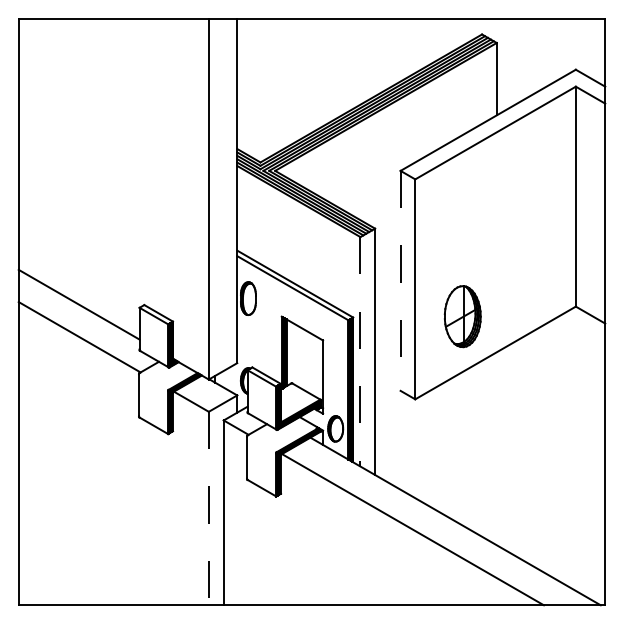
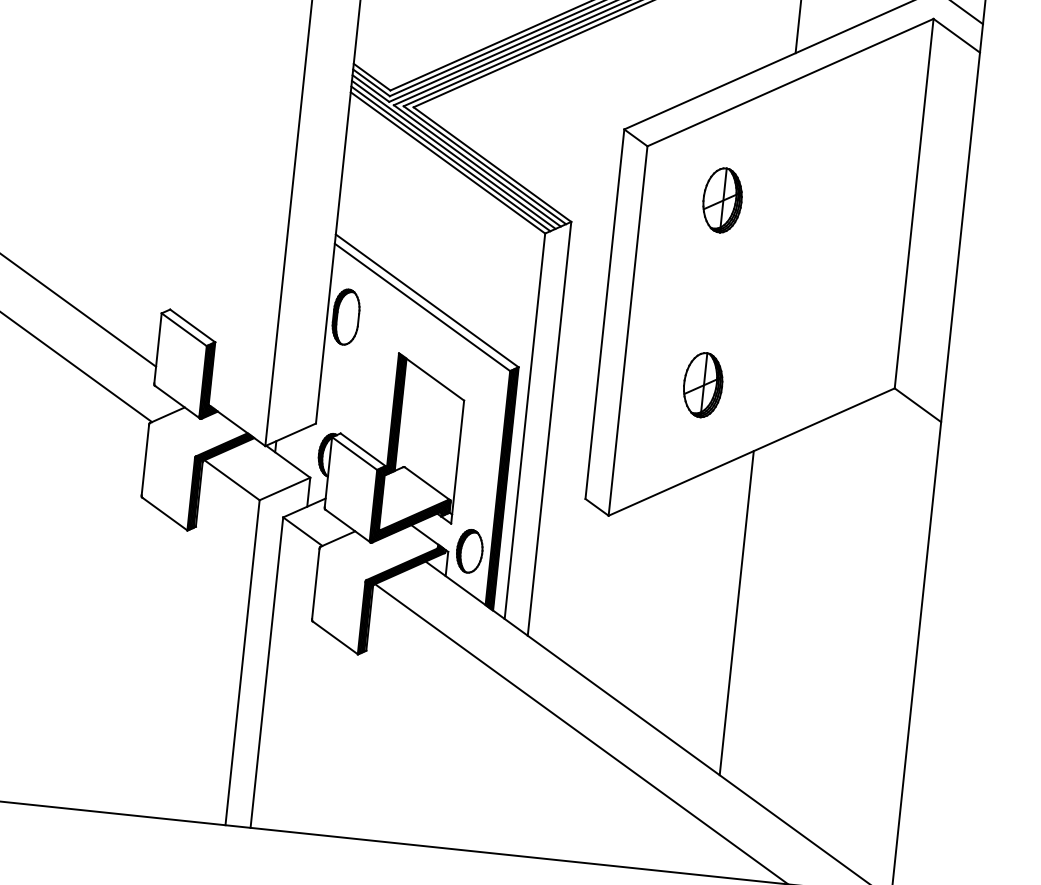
part: (462, 206) -> (721, 200), added
line: (400, 280) -> (604, 313), dashed -> solid
part: (462, 316) -> (702, 384), size x0.62
line: (360, 351) -> (525, 425), dashed -> solid
line: (496, 448) -> (736, 612), added
line: (208, 508) -> (242, 662), dashed -> solid

